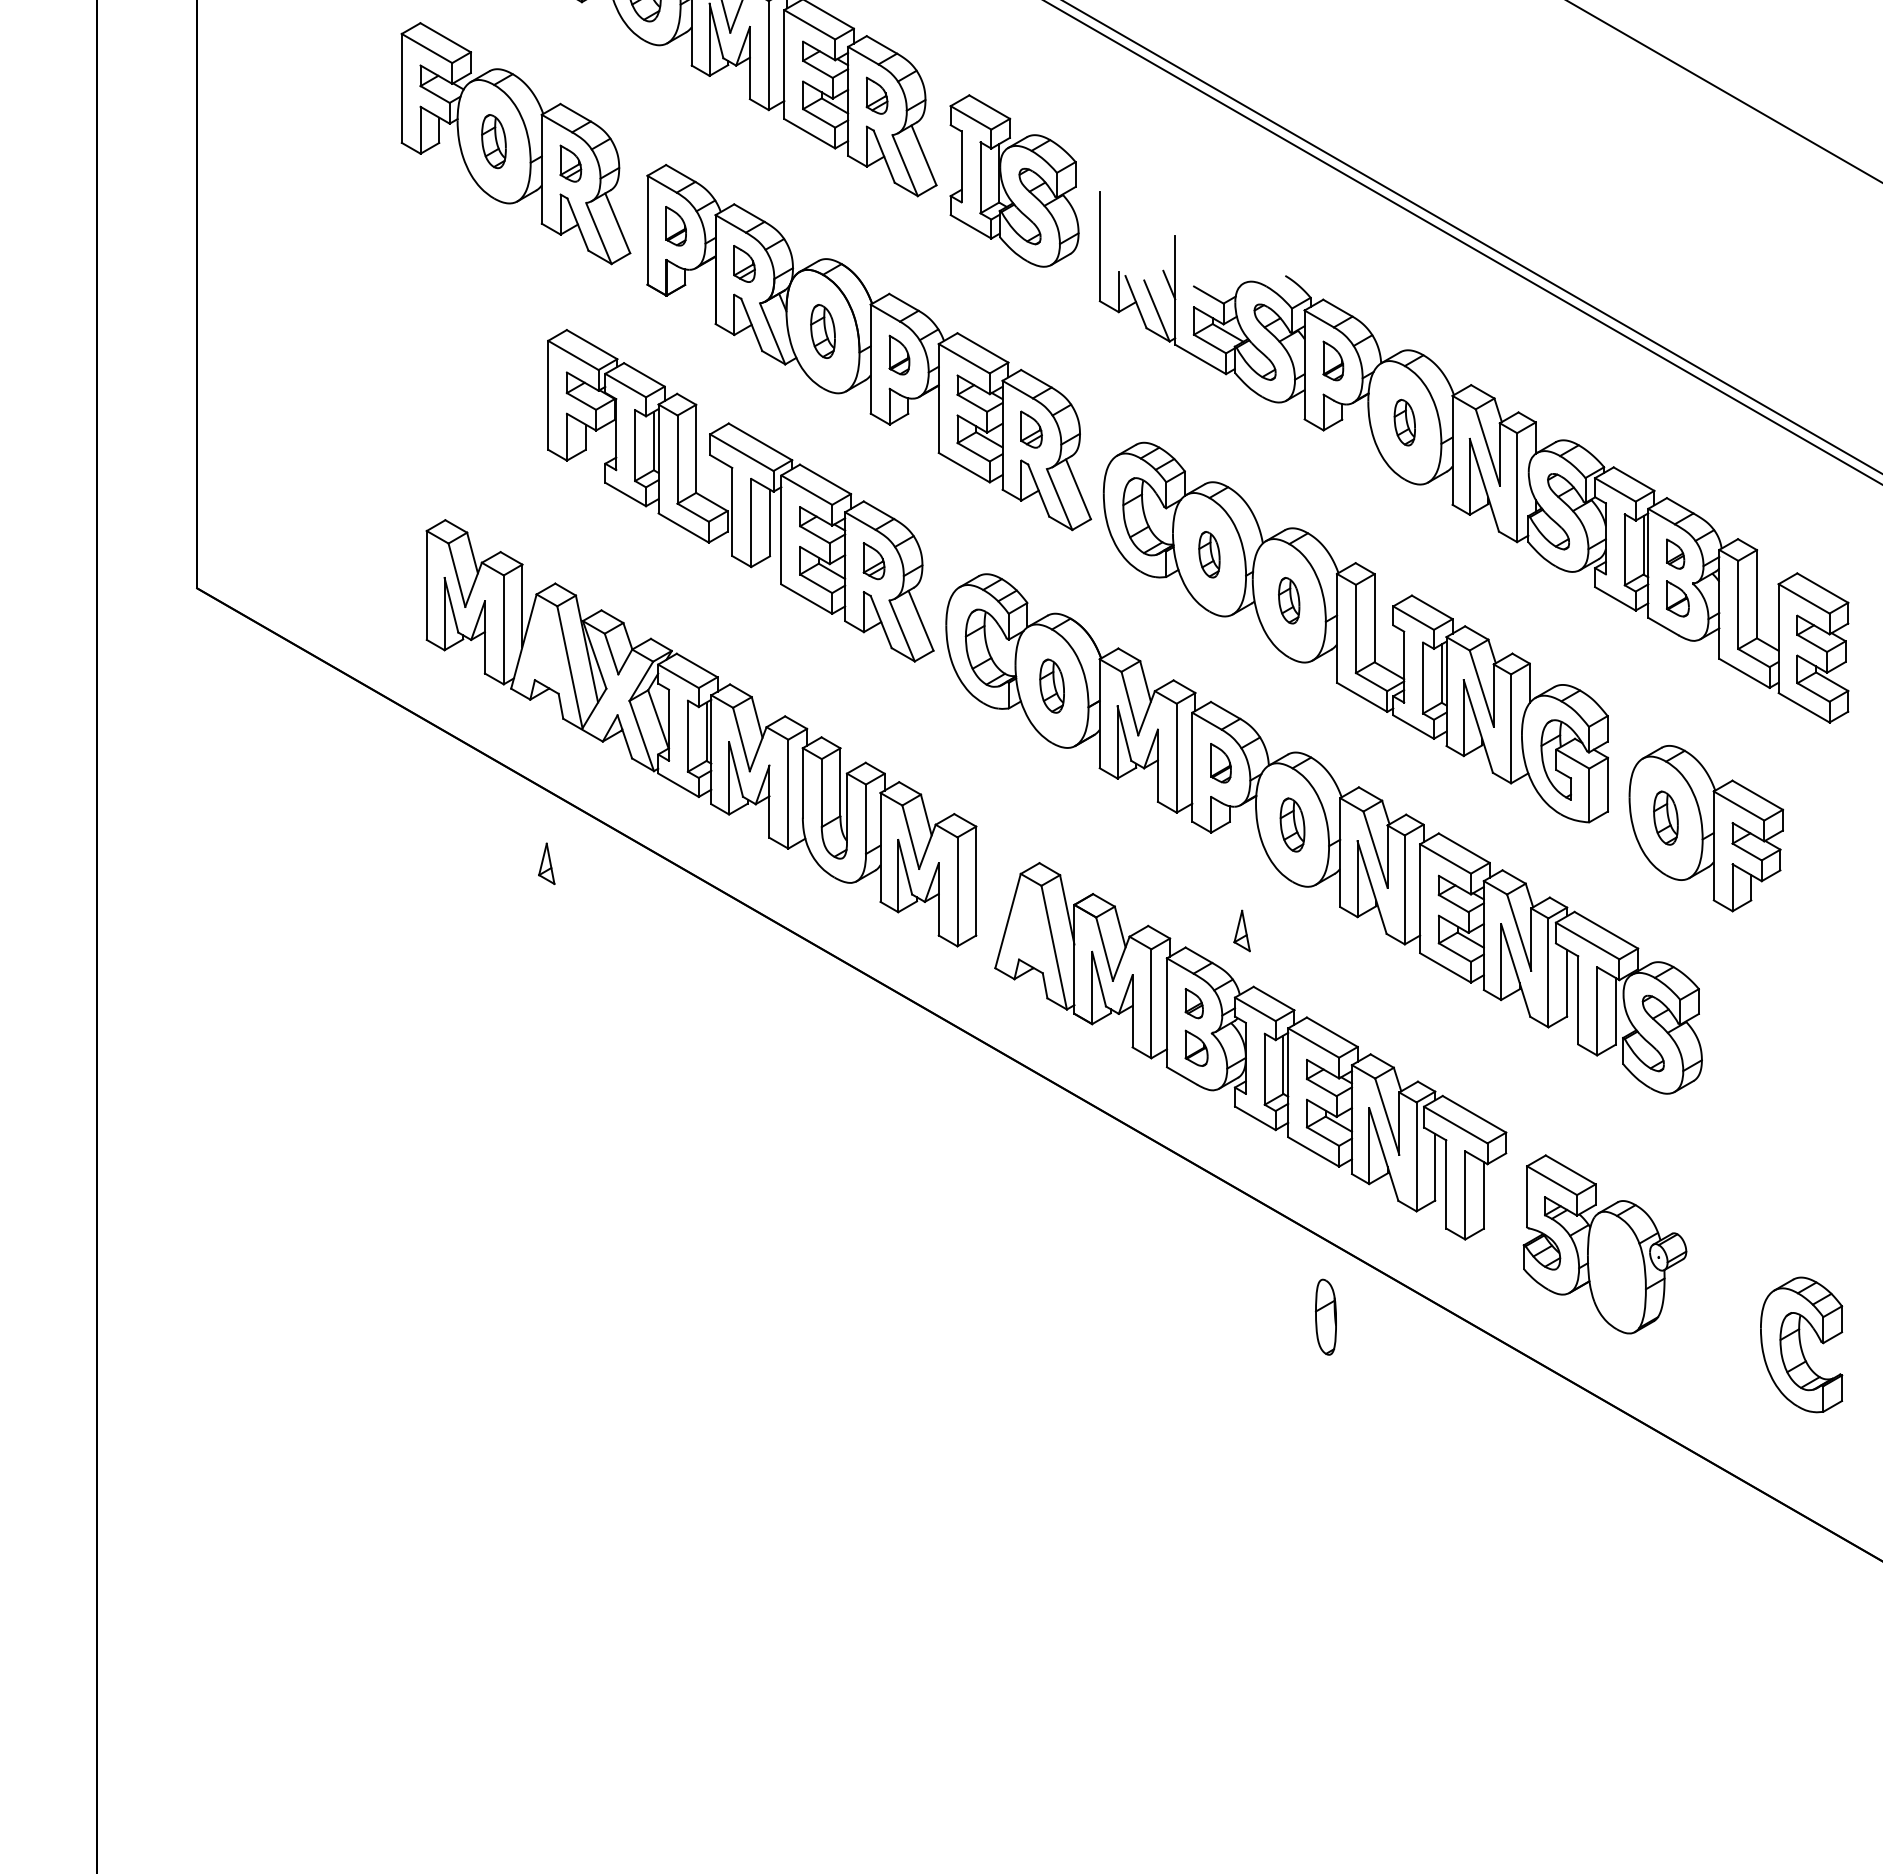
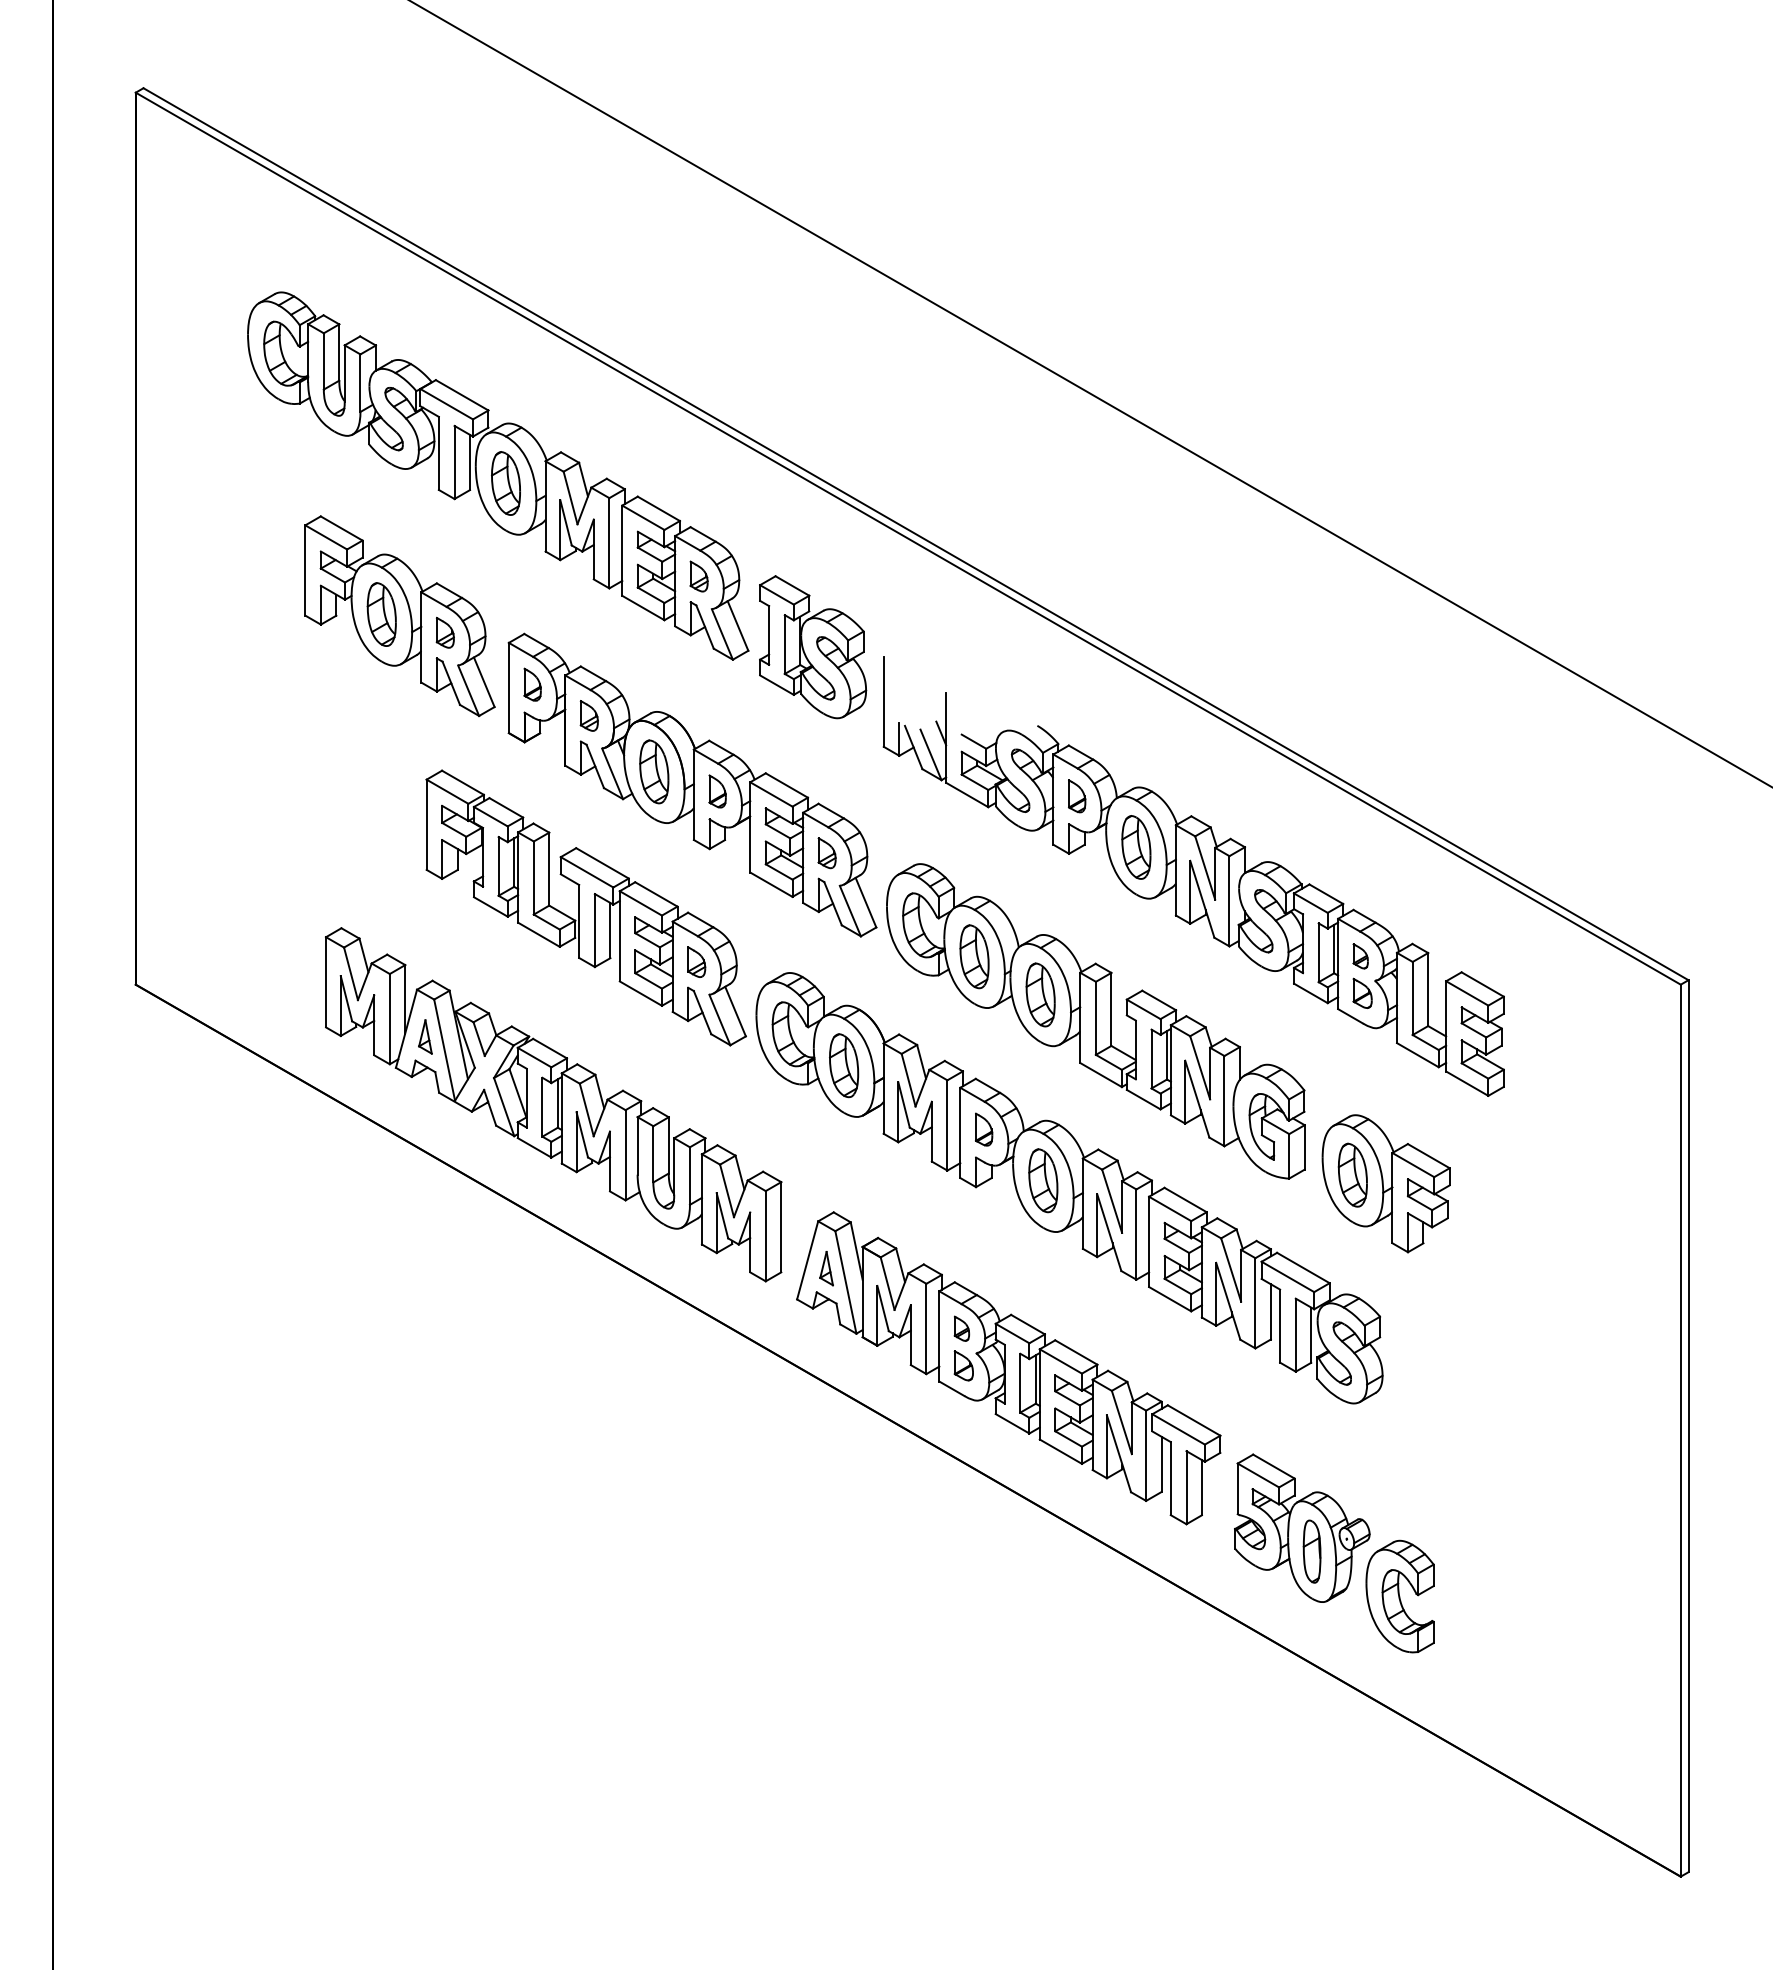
part: (493, 141) -> (381, 614), size x1.43
part: (823, 331) -> (654, 771), size x1.43
part: (1404, 422) -> (1136, 847), size x1.67
part: (1209, 554) -> (974, 956), size x1.67
part: (1289, 600) -> (1040, 994), size x1.67
part: (1052, 685) -> (844, 1065), size x1.43
part: (1665, 817) -> (1352, 1174), size x1.43
part: (1292, 824) -> (1043, 1180), size x1.43
part: (546, 863) -> (425, 1036), moved
part: (1242, 930) -> (826, 1268), moved
part: (1325, 1317) -> (1311, 1551), moved
part: (1800, 1344) -> (1399, 1596), moved

